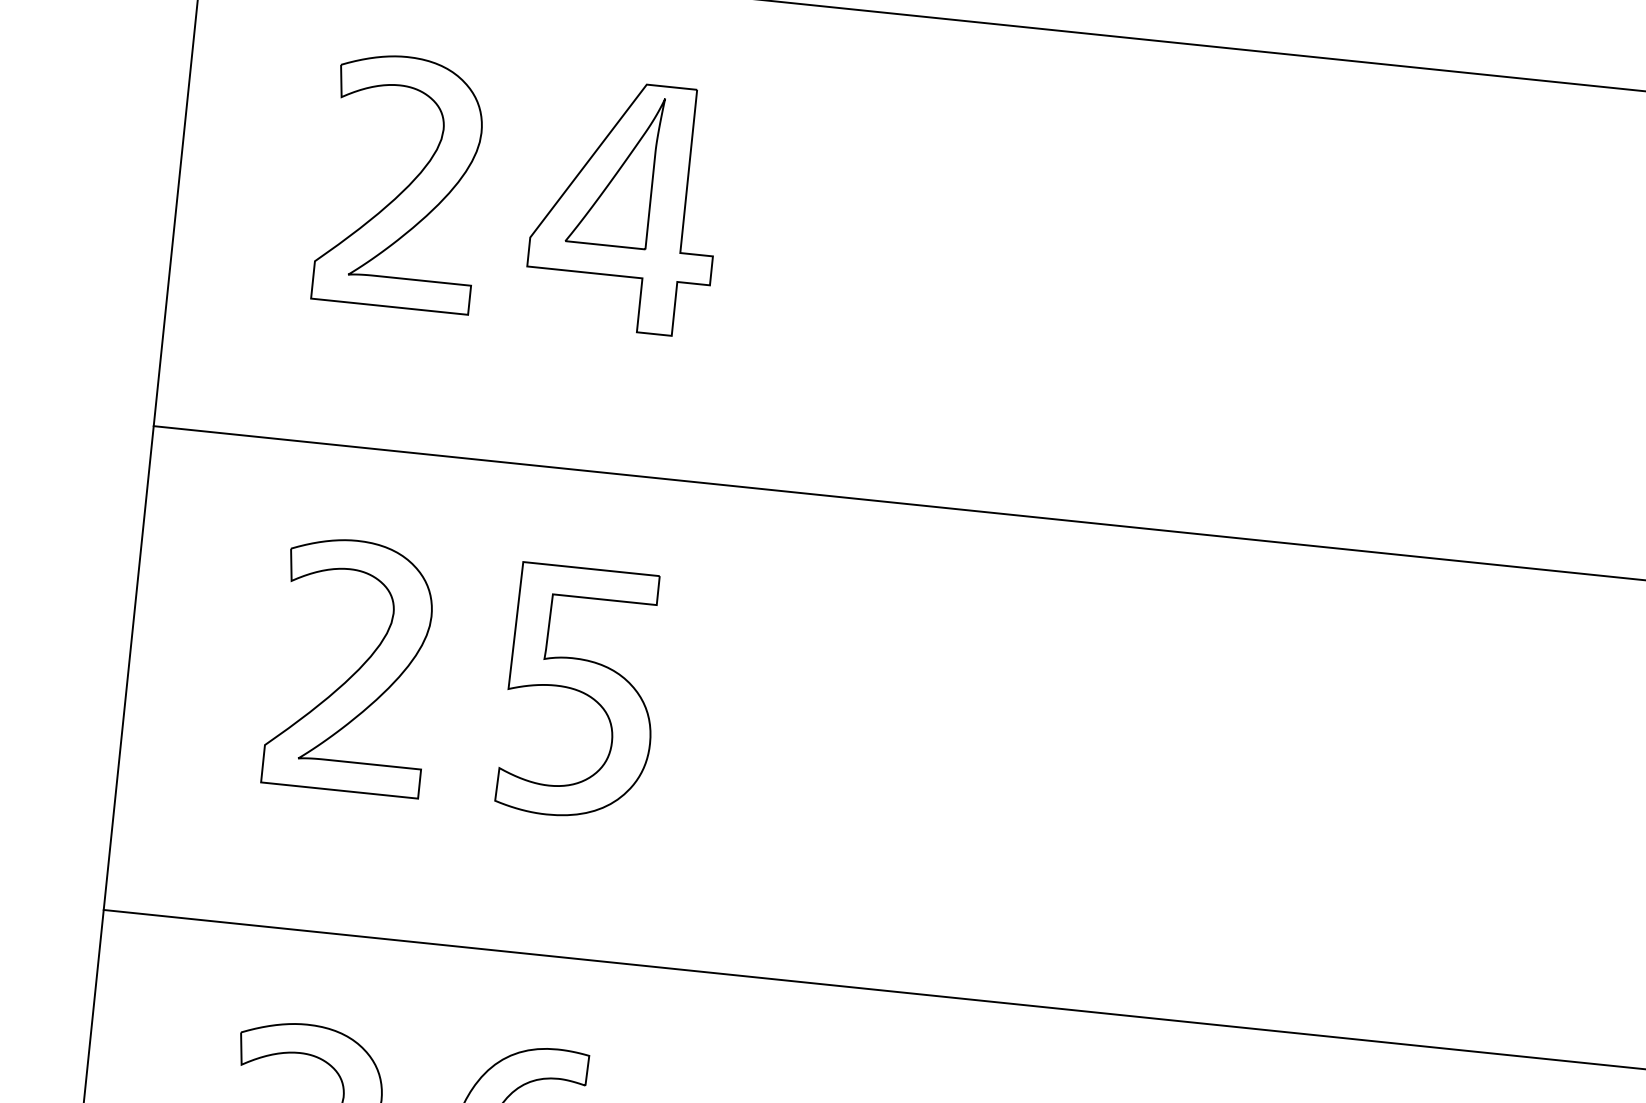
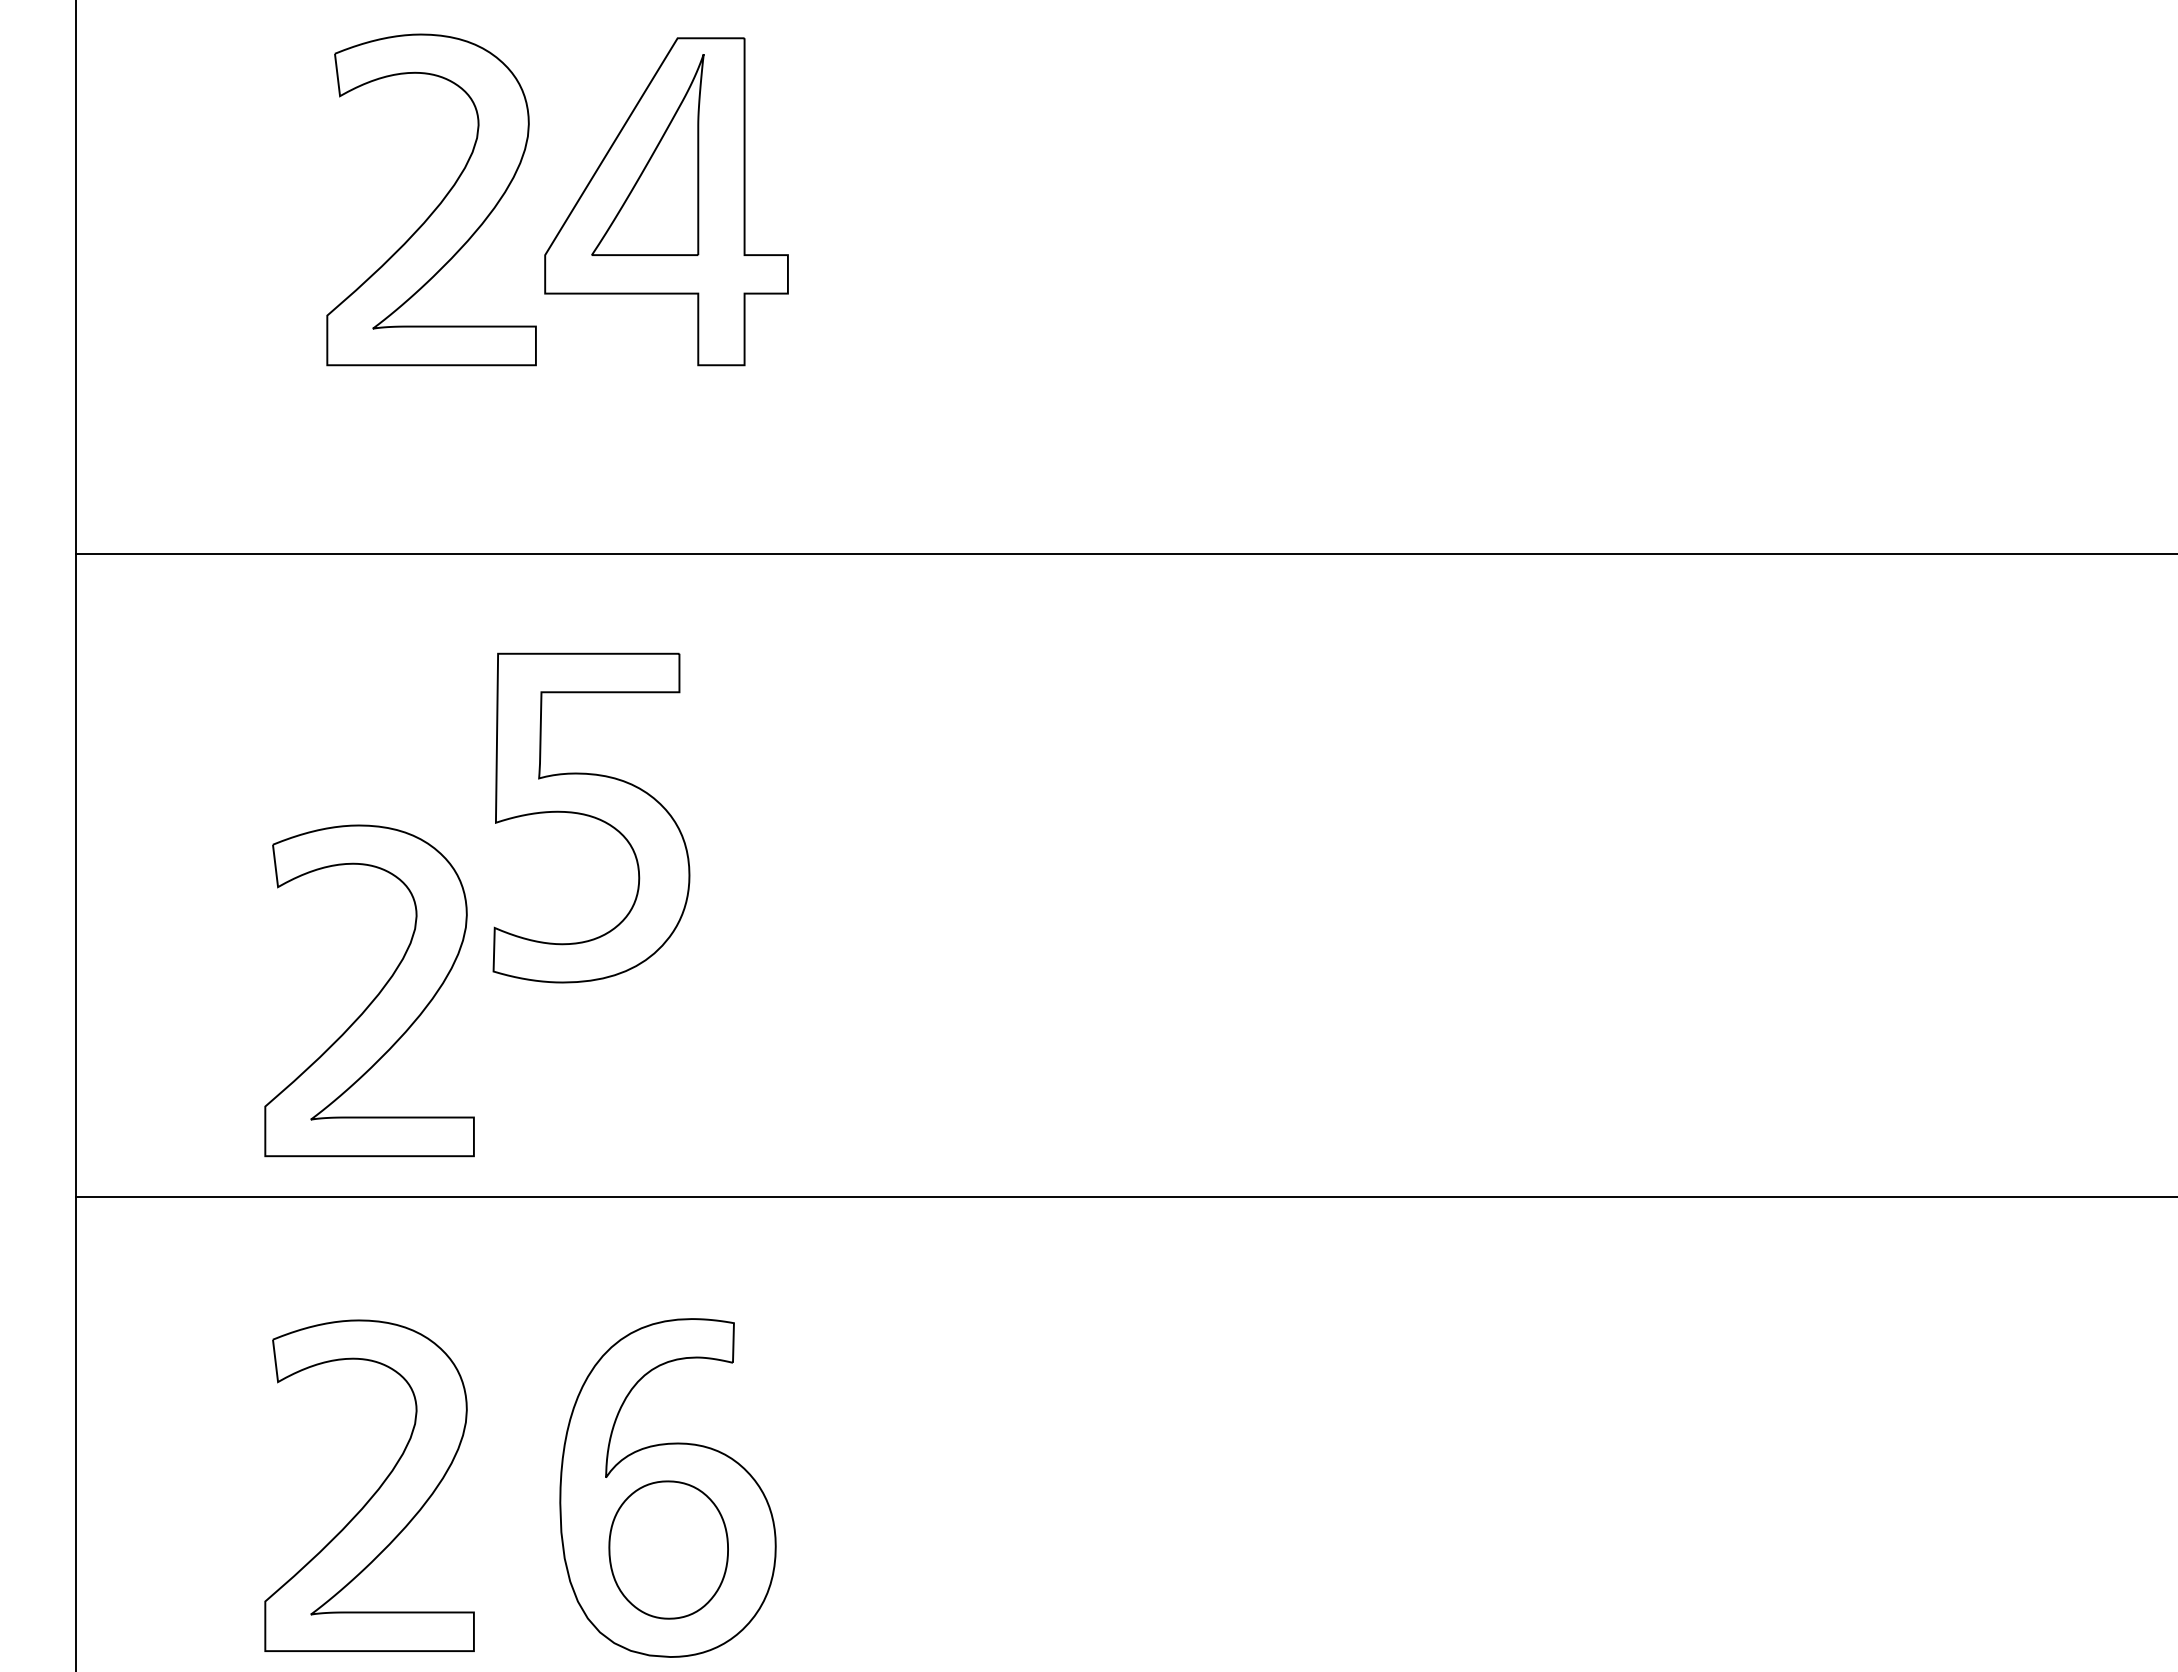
part: (406, 186) -> (437, 205), moved
part: (356, 670) -> (375, 996), moved
part: (580, 692) -> (591, 817), moved

